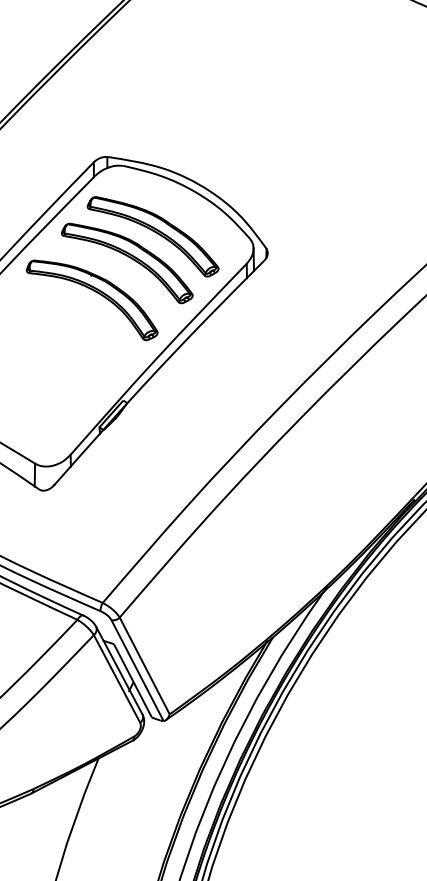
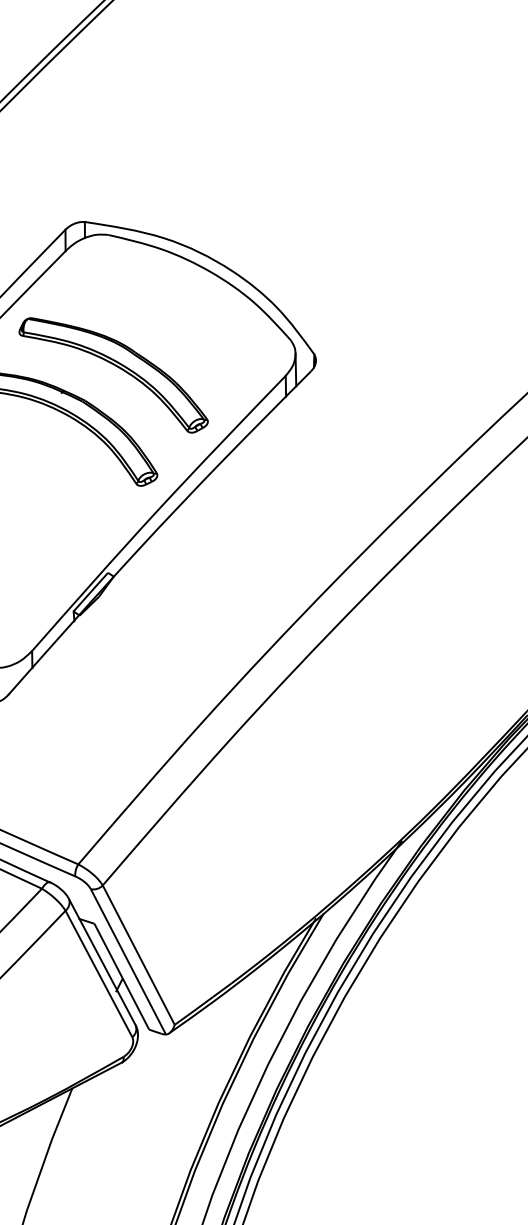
part: (152, 236) -> (149, 336), removed

